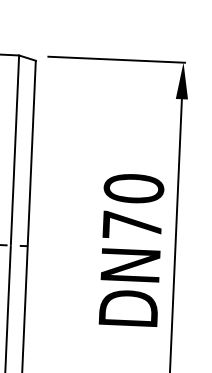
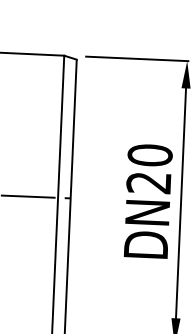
text: (131, 224) -> (148, 182), DN70 -> DN20

